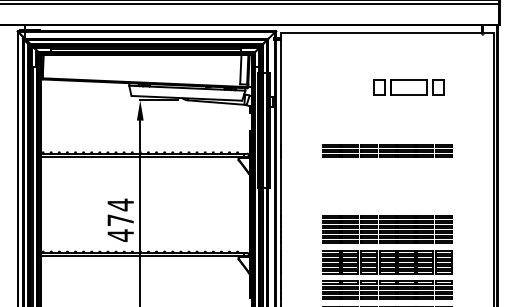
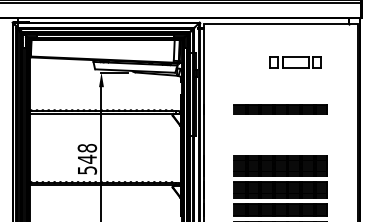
text: (120, 220) -> (87, 159), 474 -> 548

